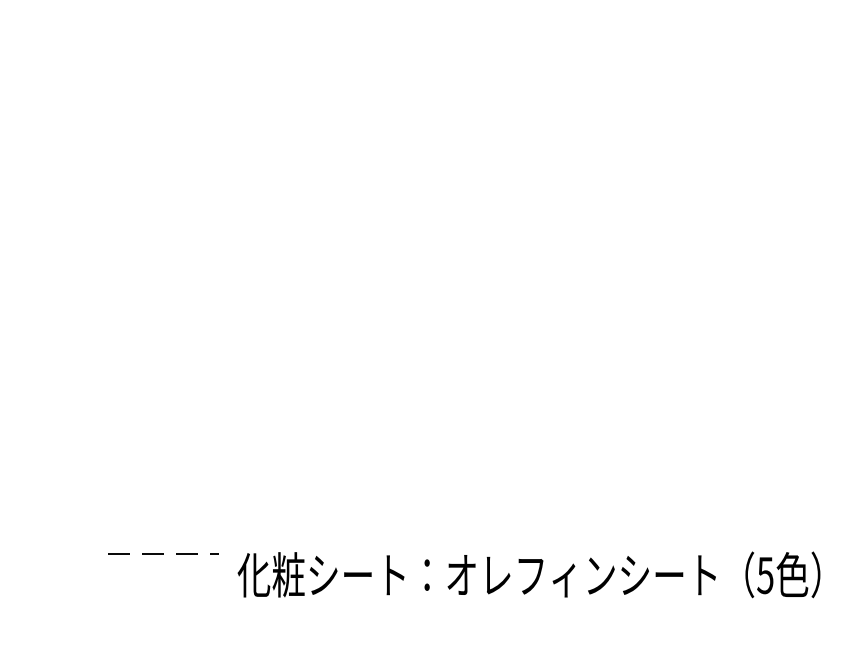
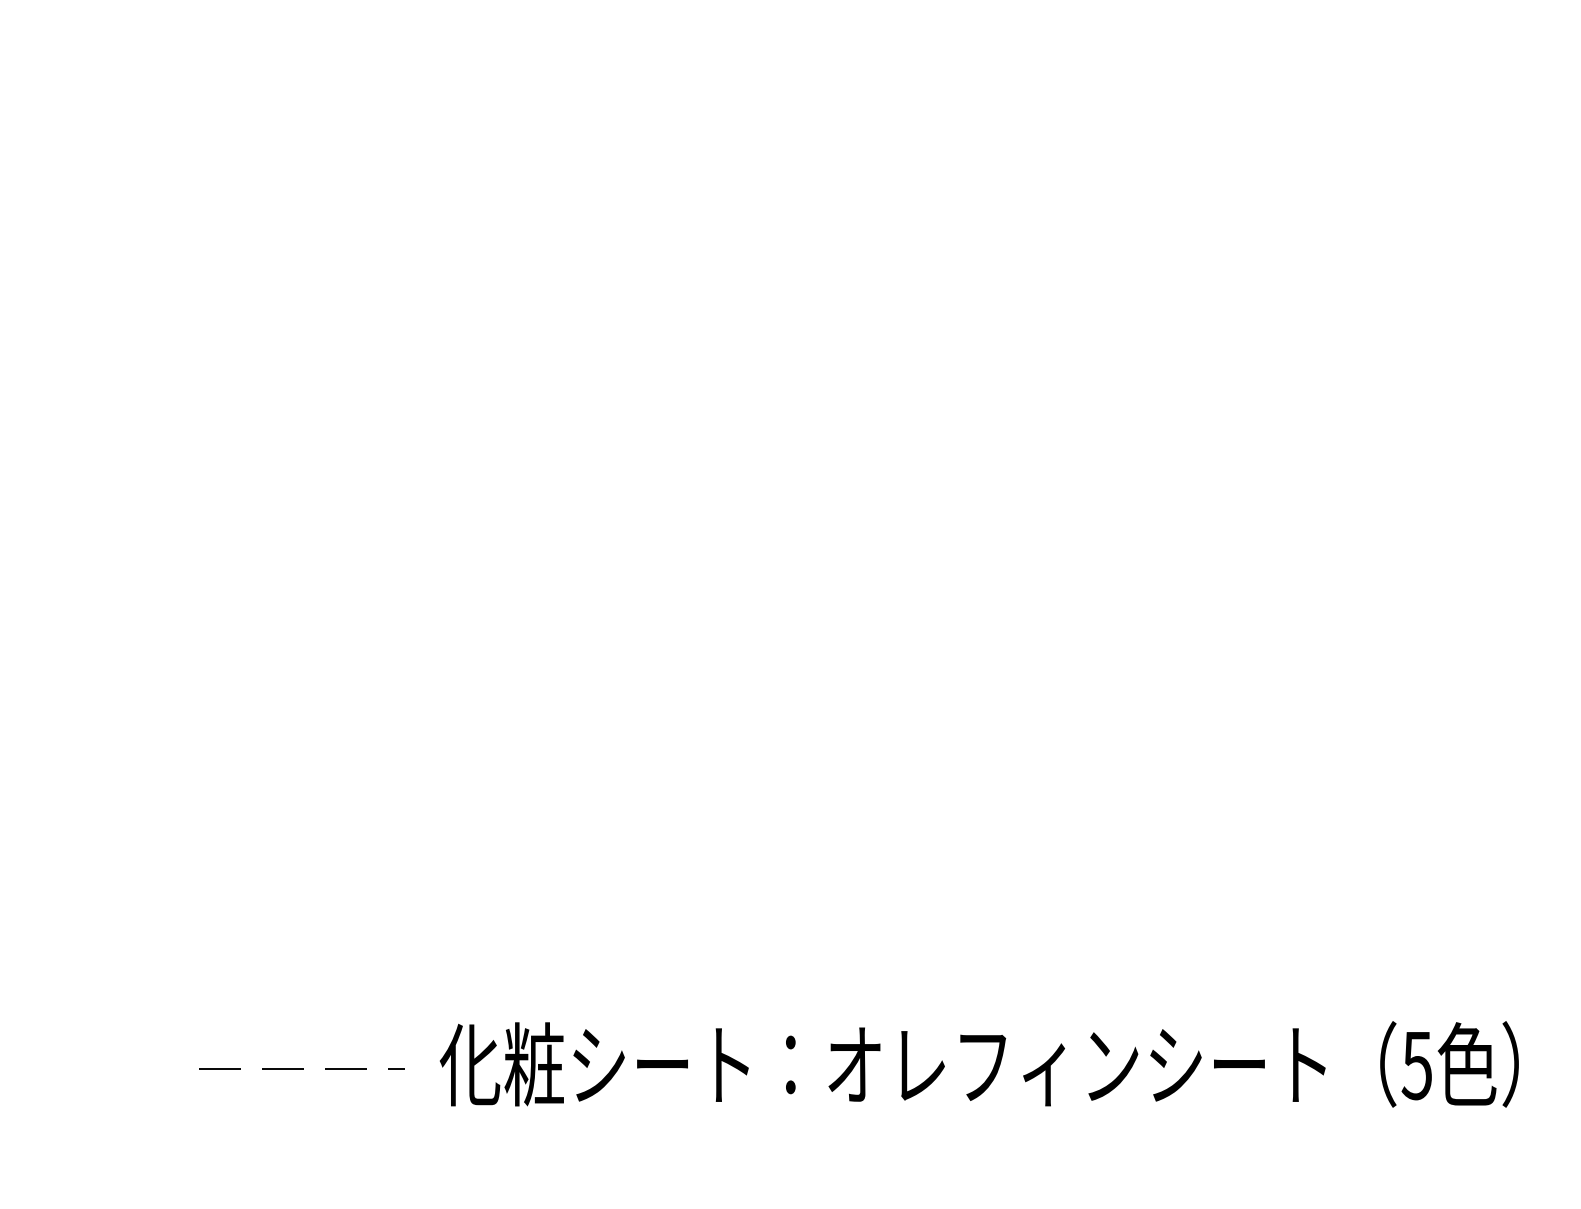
line: (163, 553) -> (302, 1067), moved

